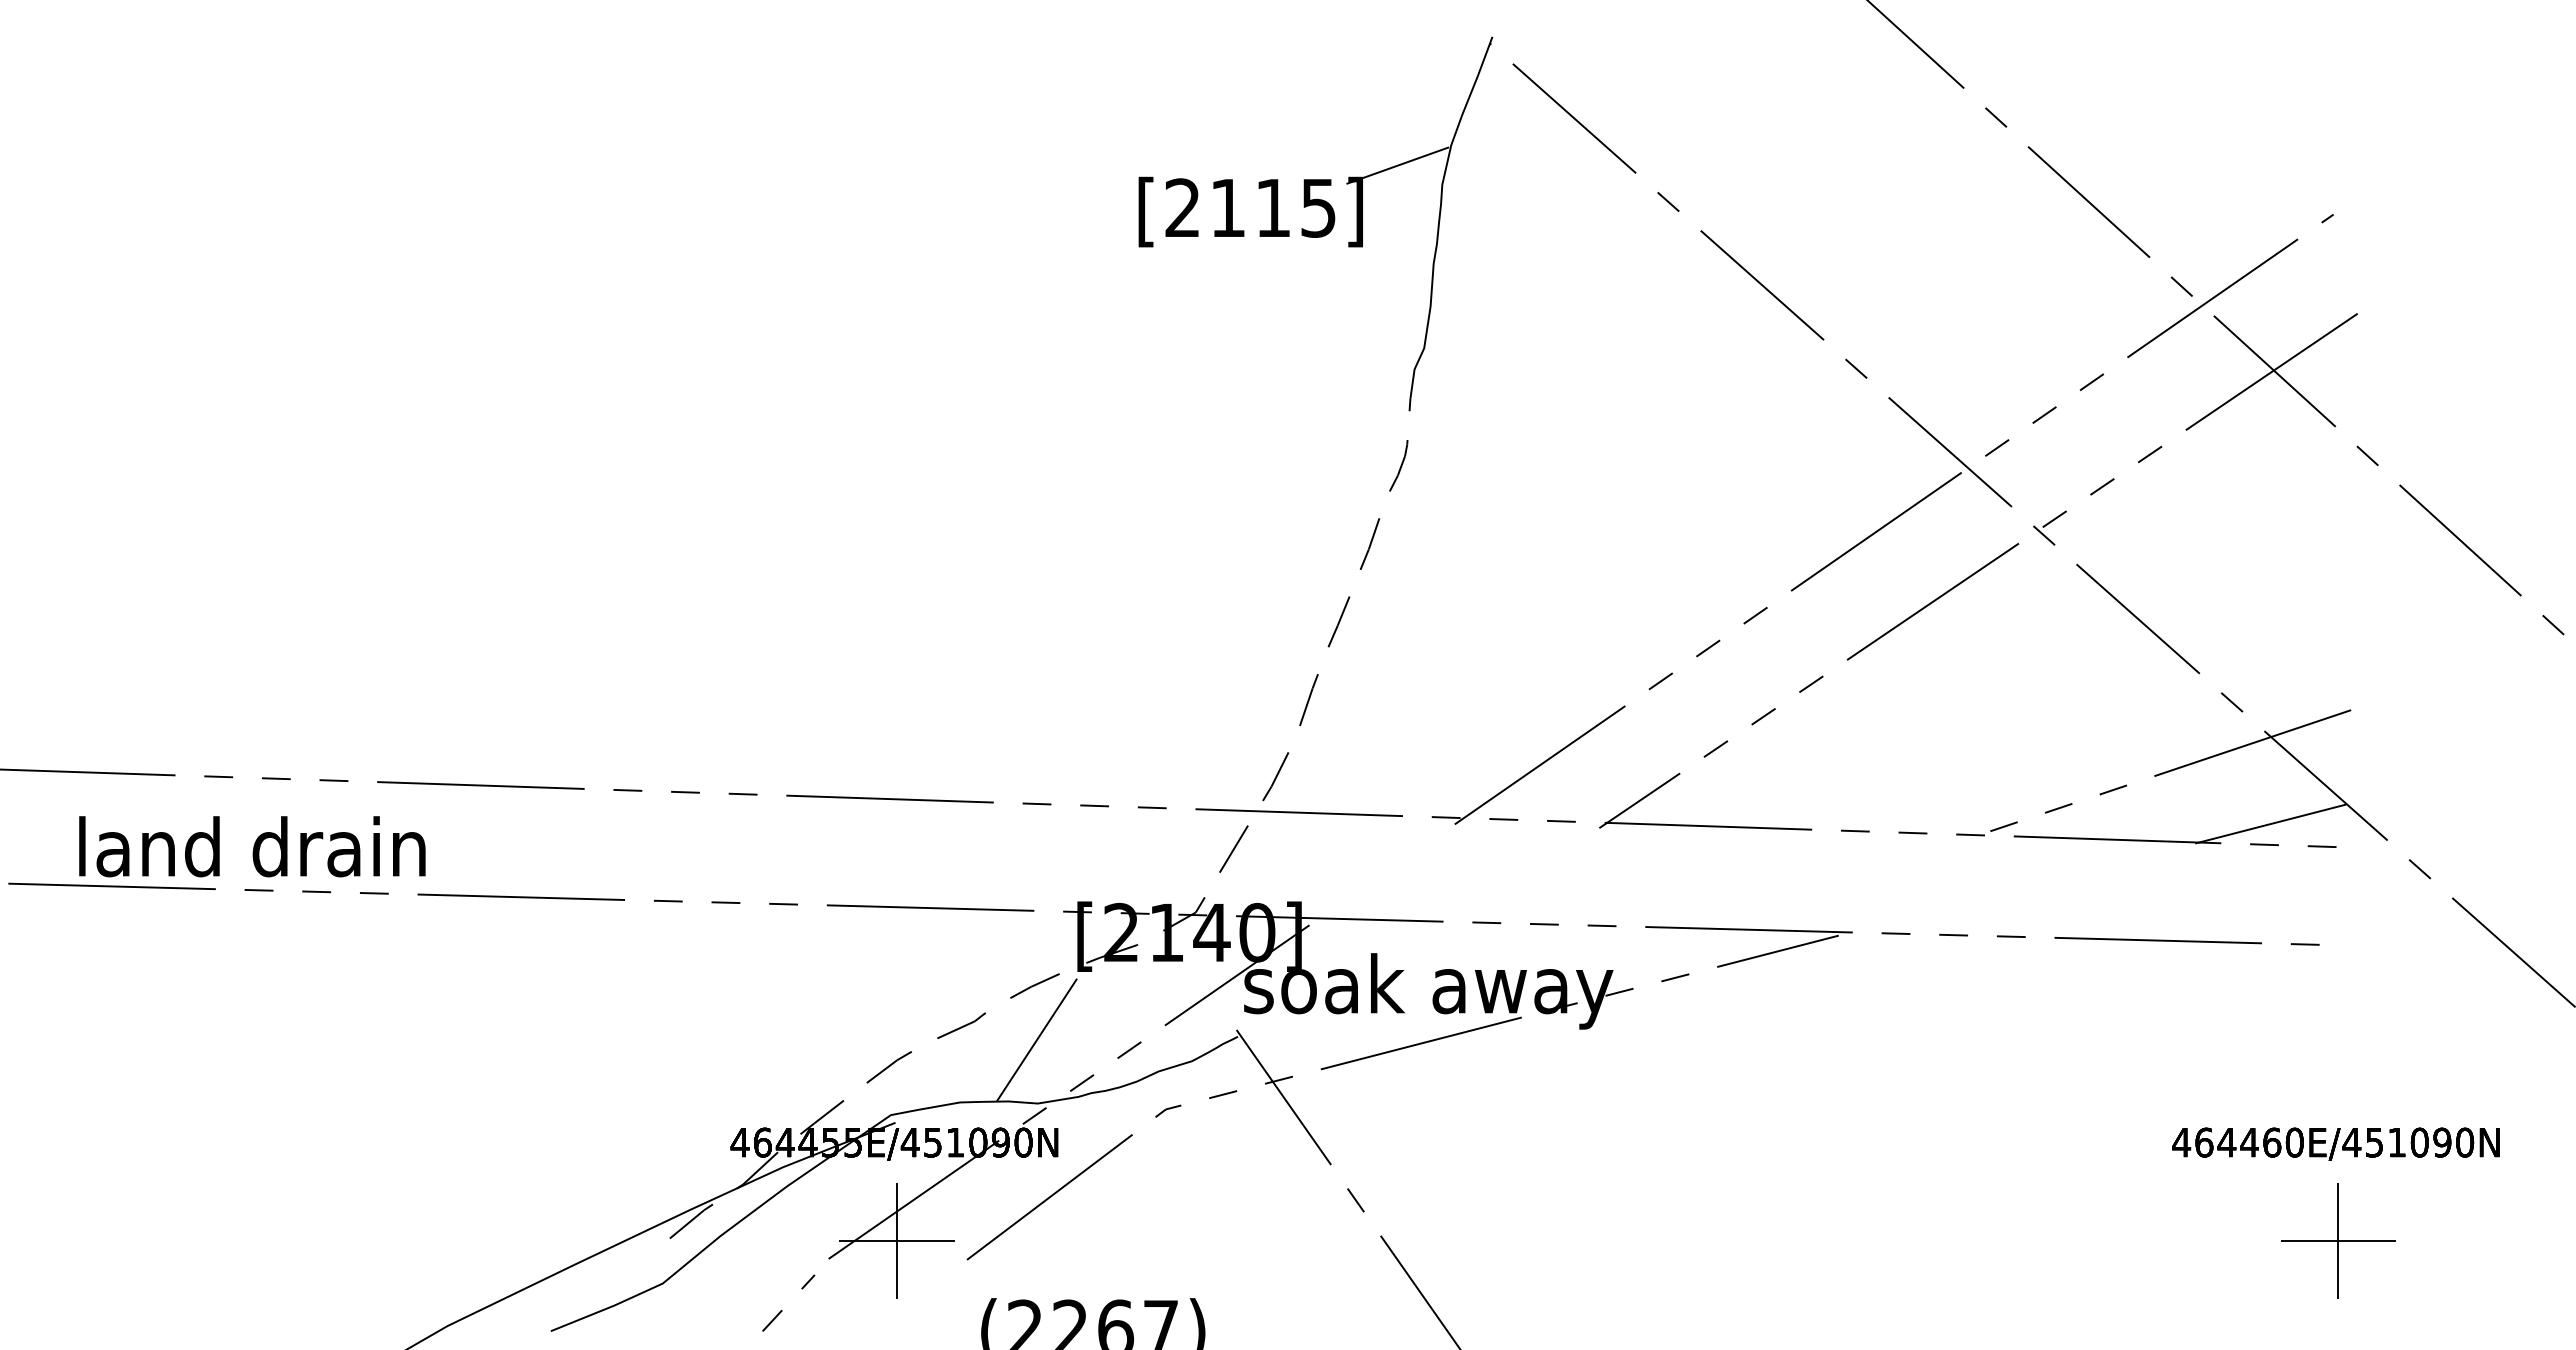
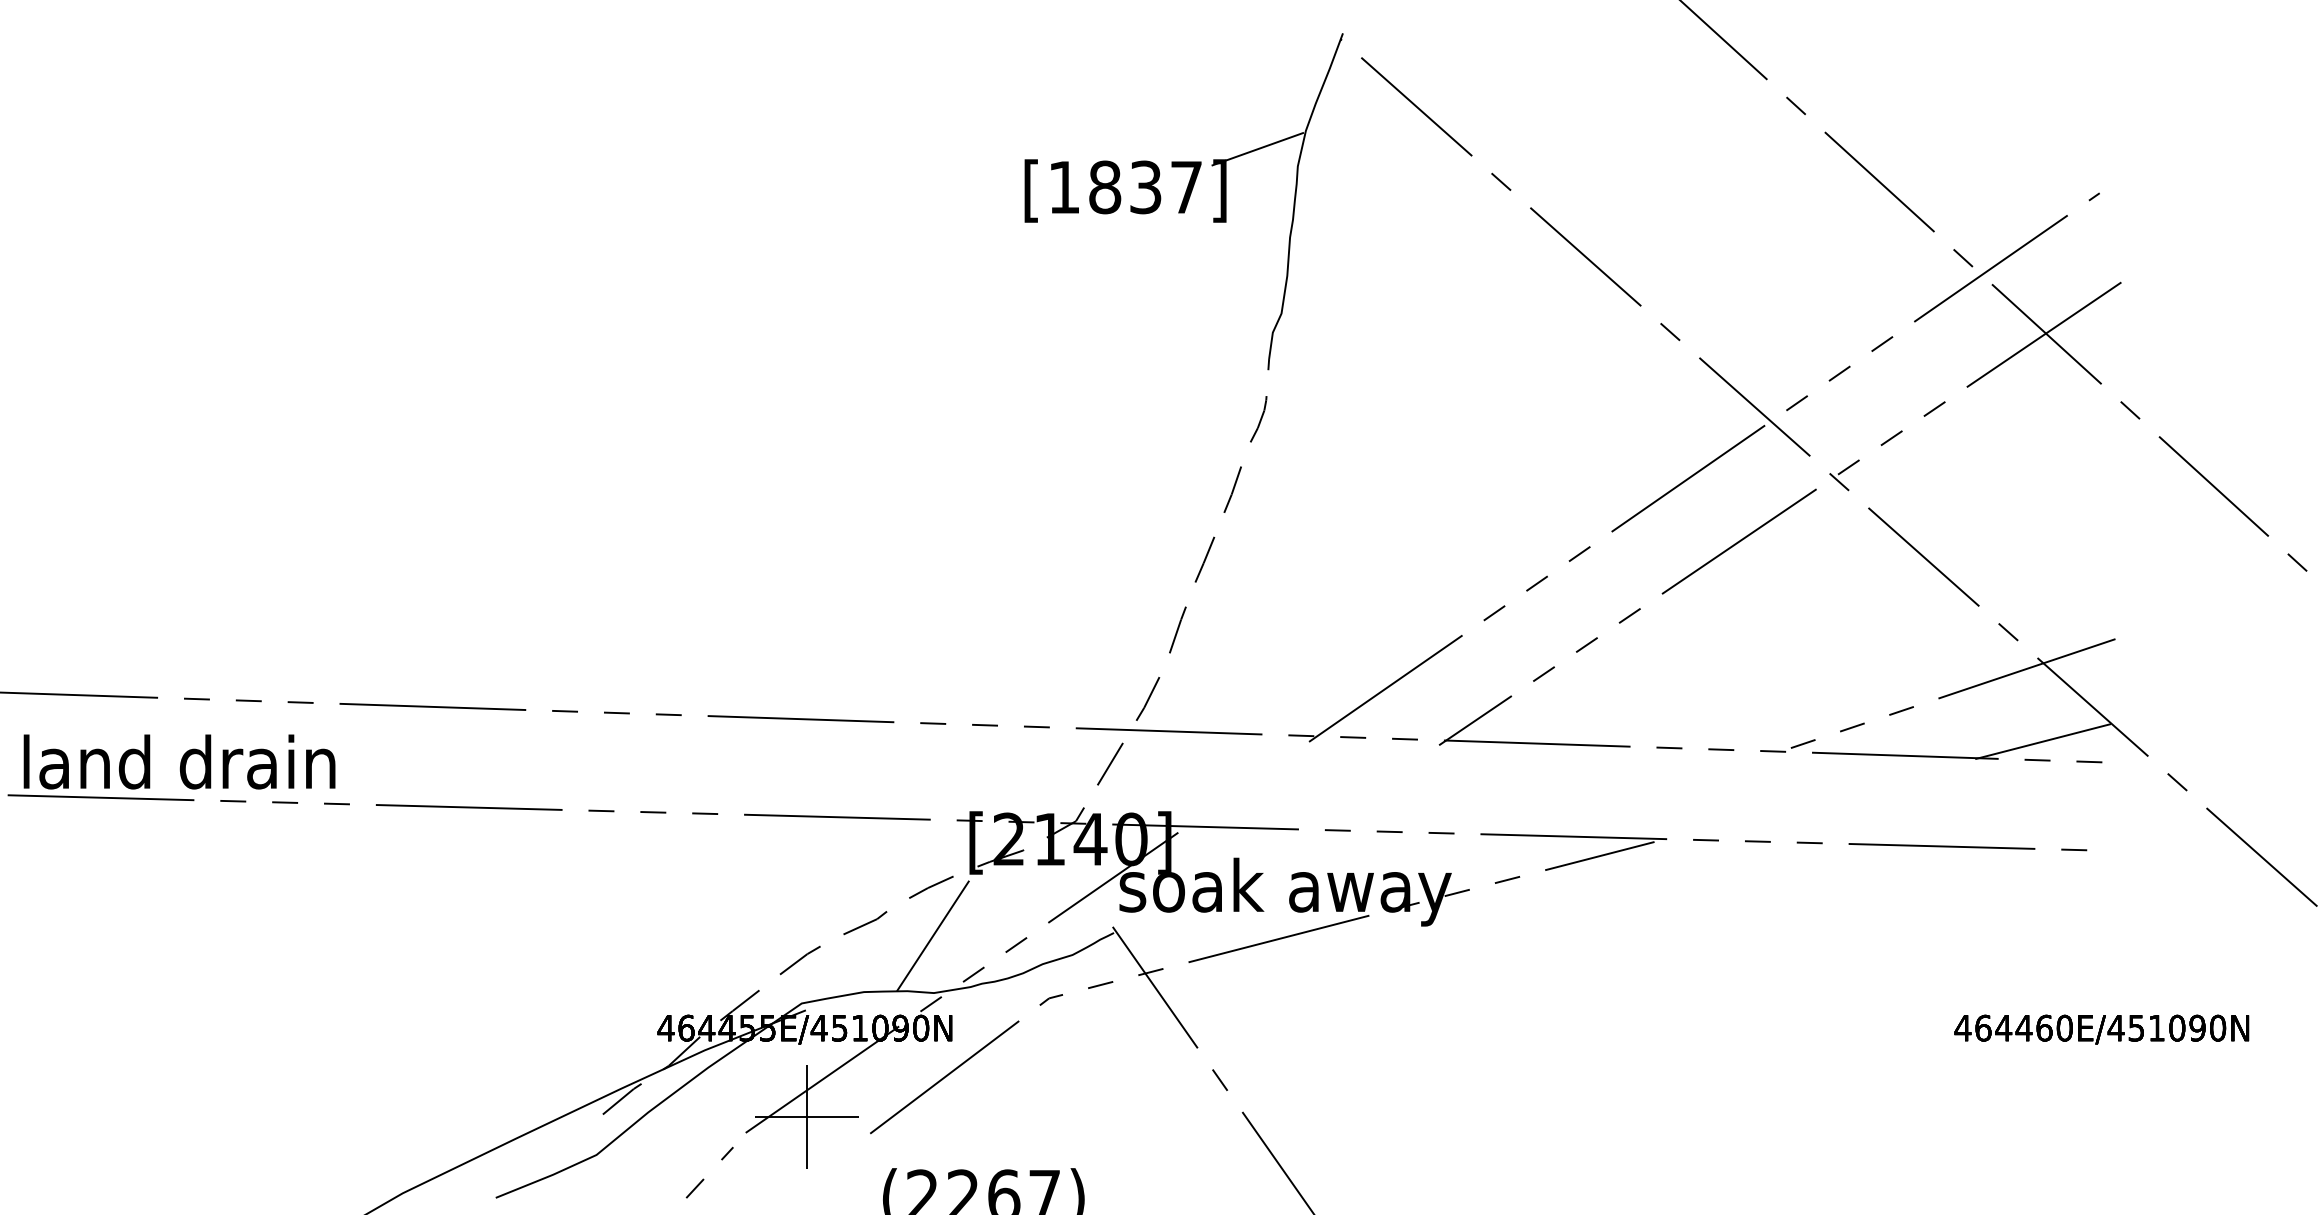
text: (1250, 207) -> (1125, 186), [2115] -> [1837]
text: (252, 846) -> (179, 761), moved
part: (2338, 1240) -> (2104, 1116), removed

